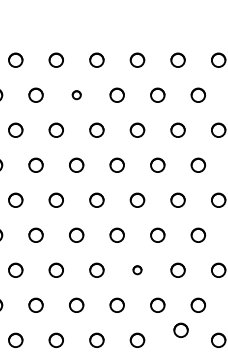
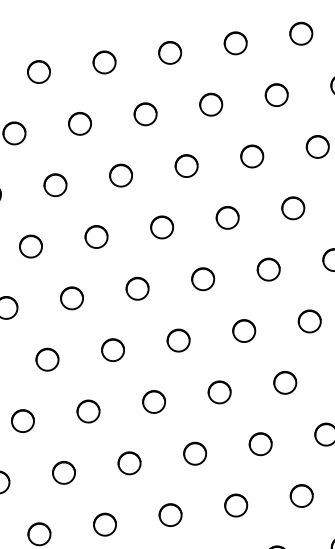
part: (76, 94) -> (79, 122), size x1.67
part: (137, 269) -> (219, 390), size x1.67
part: (180, 329) -> (300, 494), moved

